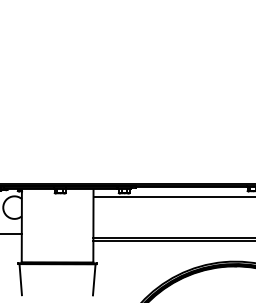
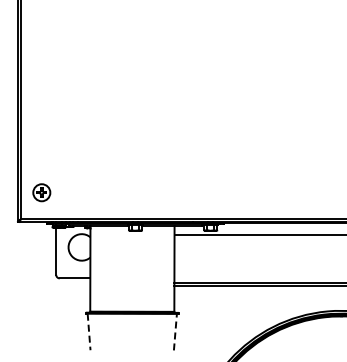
line: (94, 279) -> (175, 331), solid -> dashed
line: (21, 280) -> (89, 332), solid -> dashed

